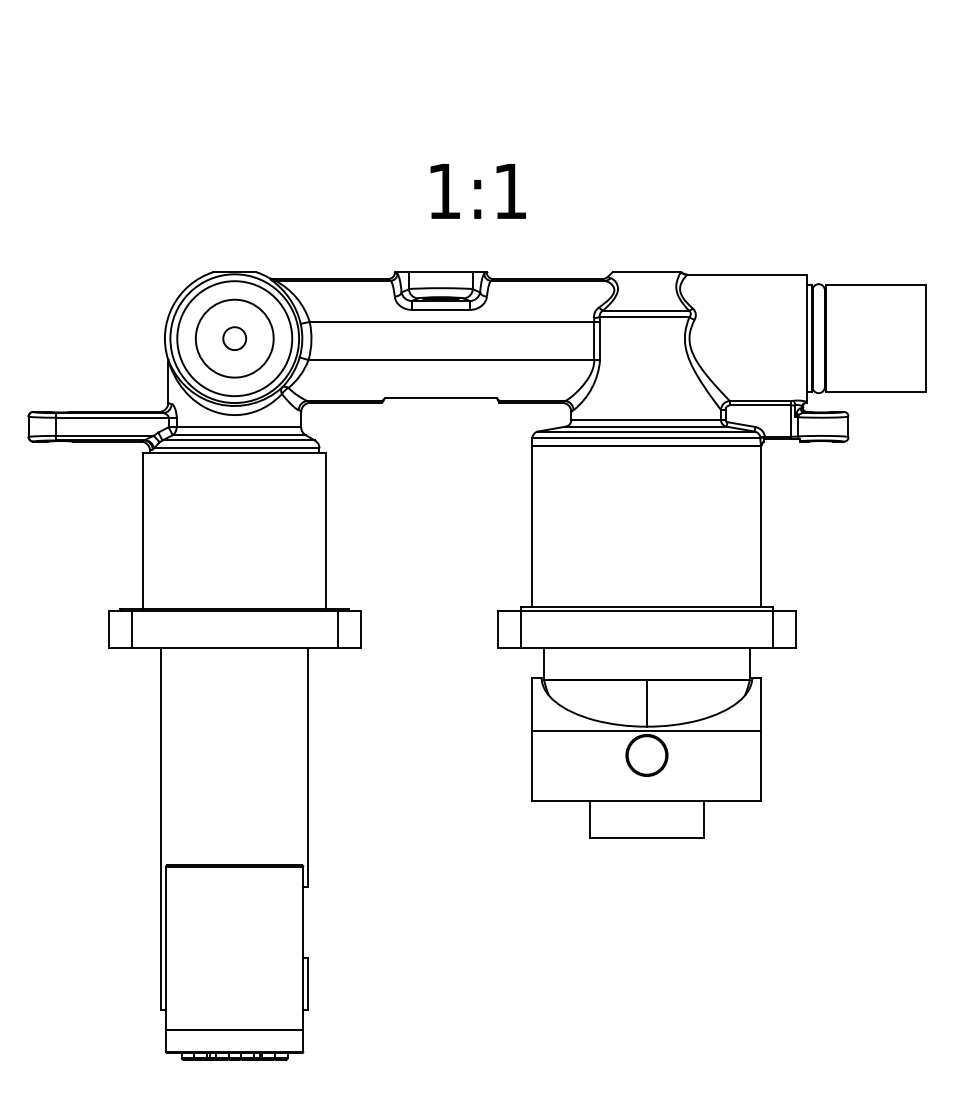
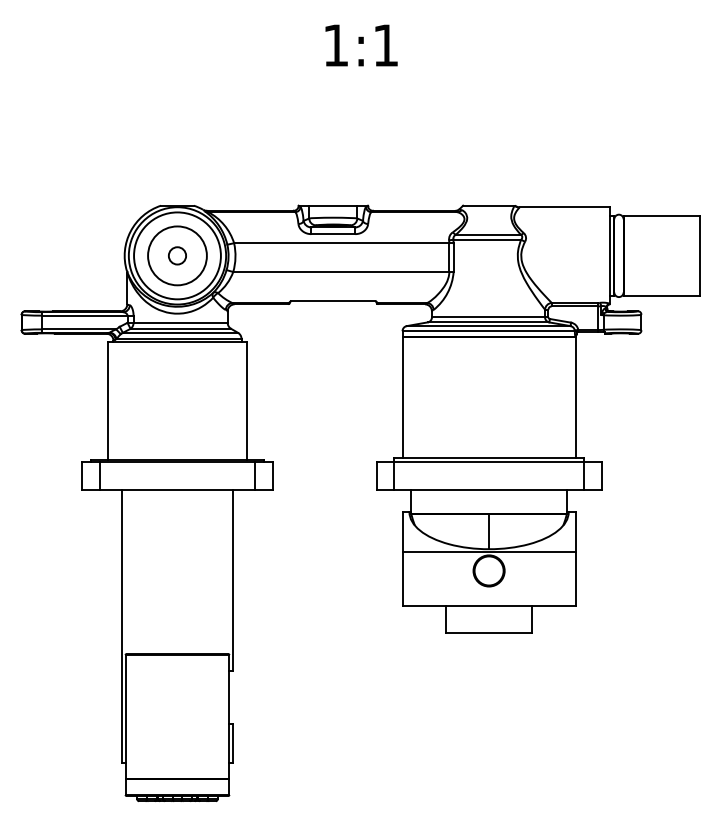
text: (478, 191) -> (361, 45), moved

